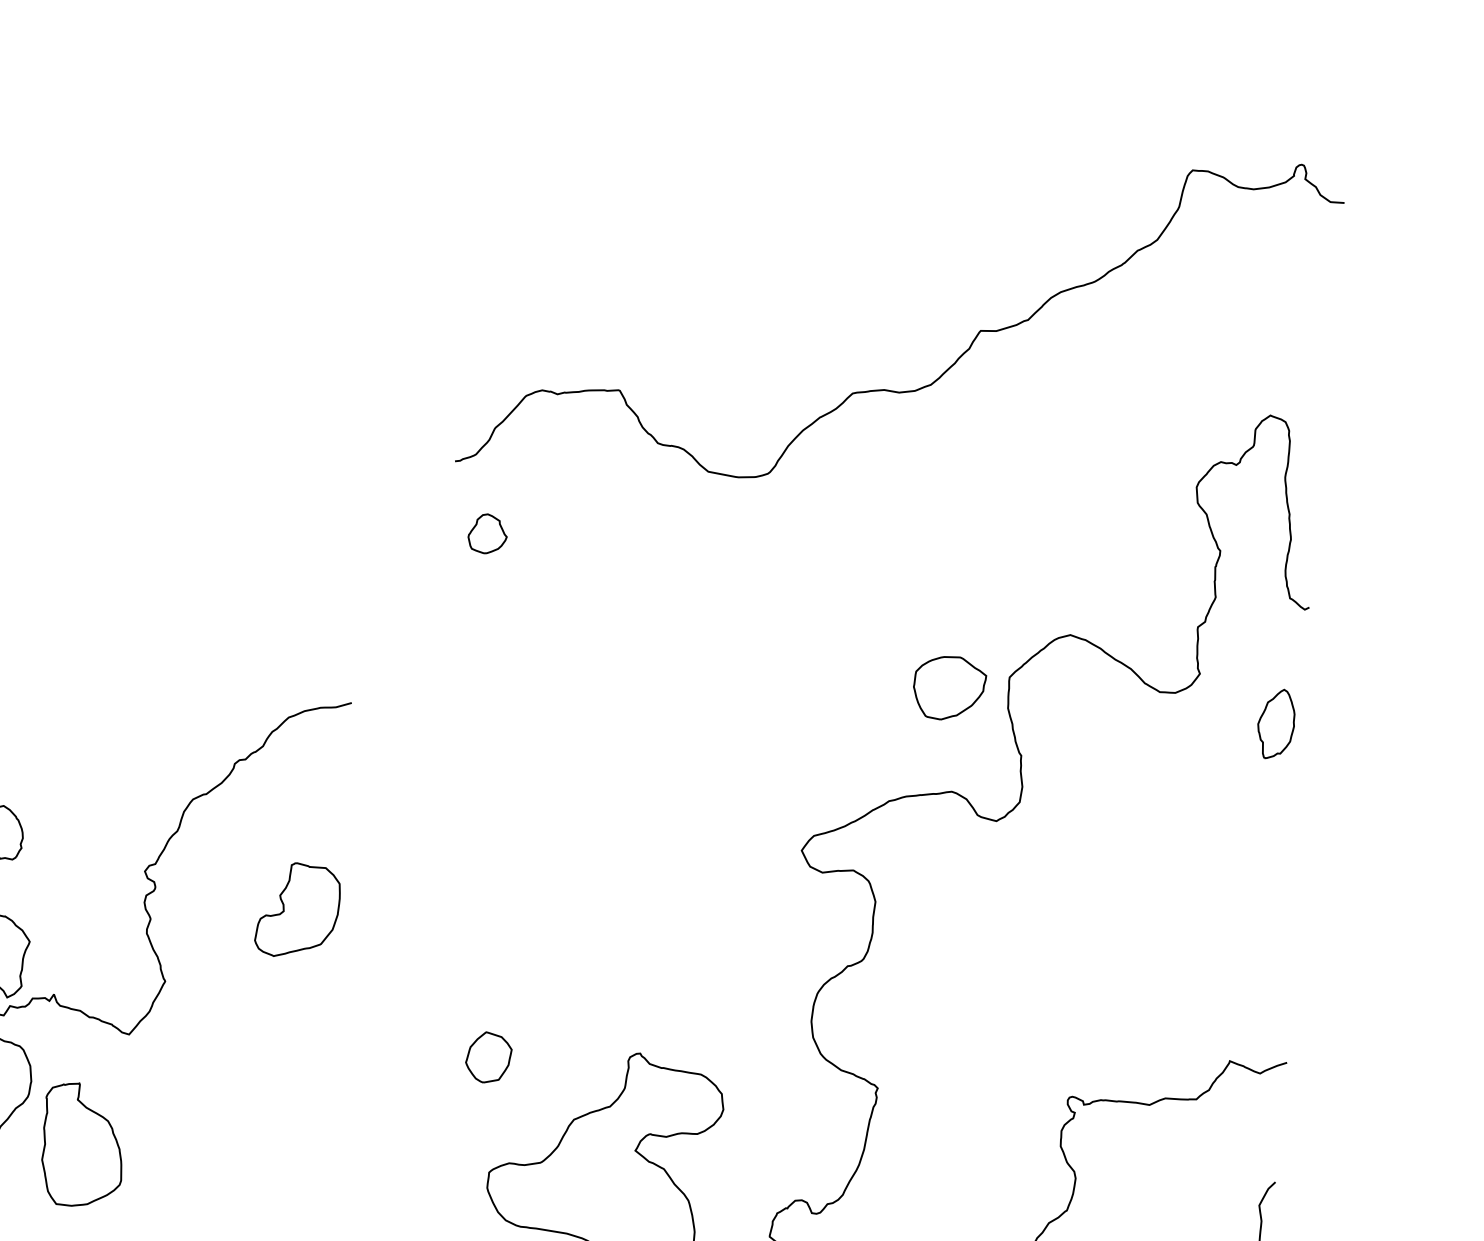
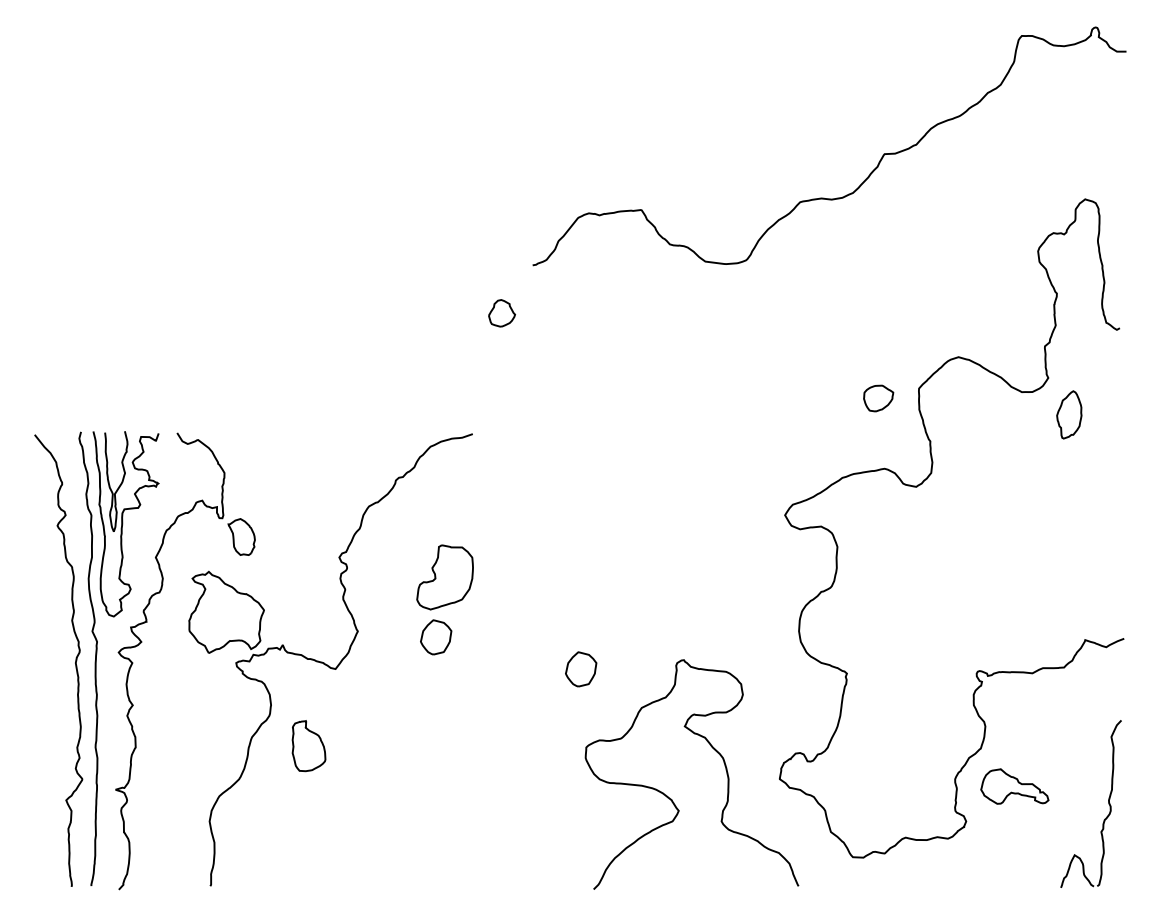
part: (486, 534) -> (501, 313), moved
part: (949, 688) -> (878, 398), size x0.6
part: (1276, 723) -> (1069, 414), moved
part: (279, 997) -> (436, 637), added
part: (82, 1143) -> (308, 745), size x0.6

